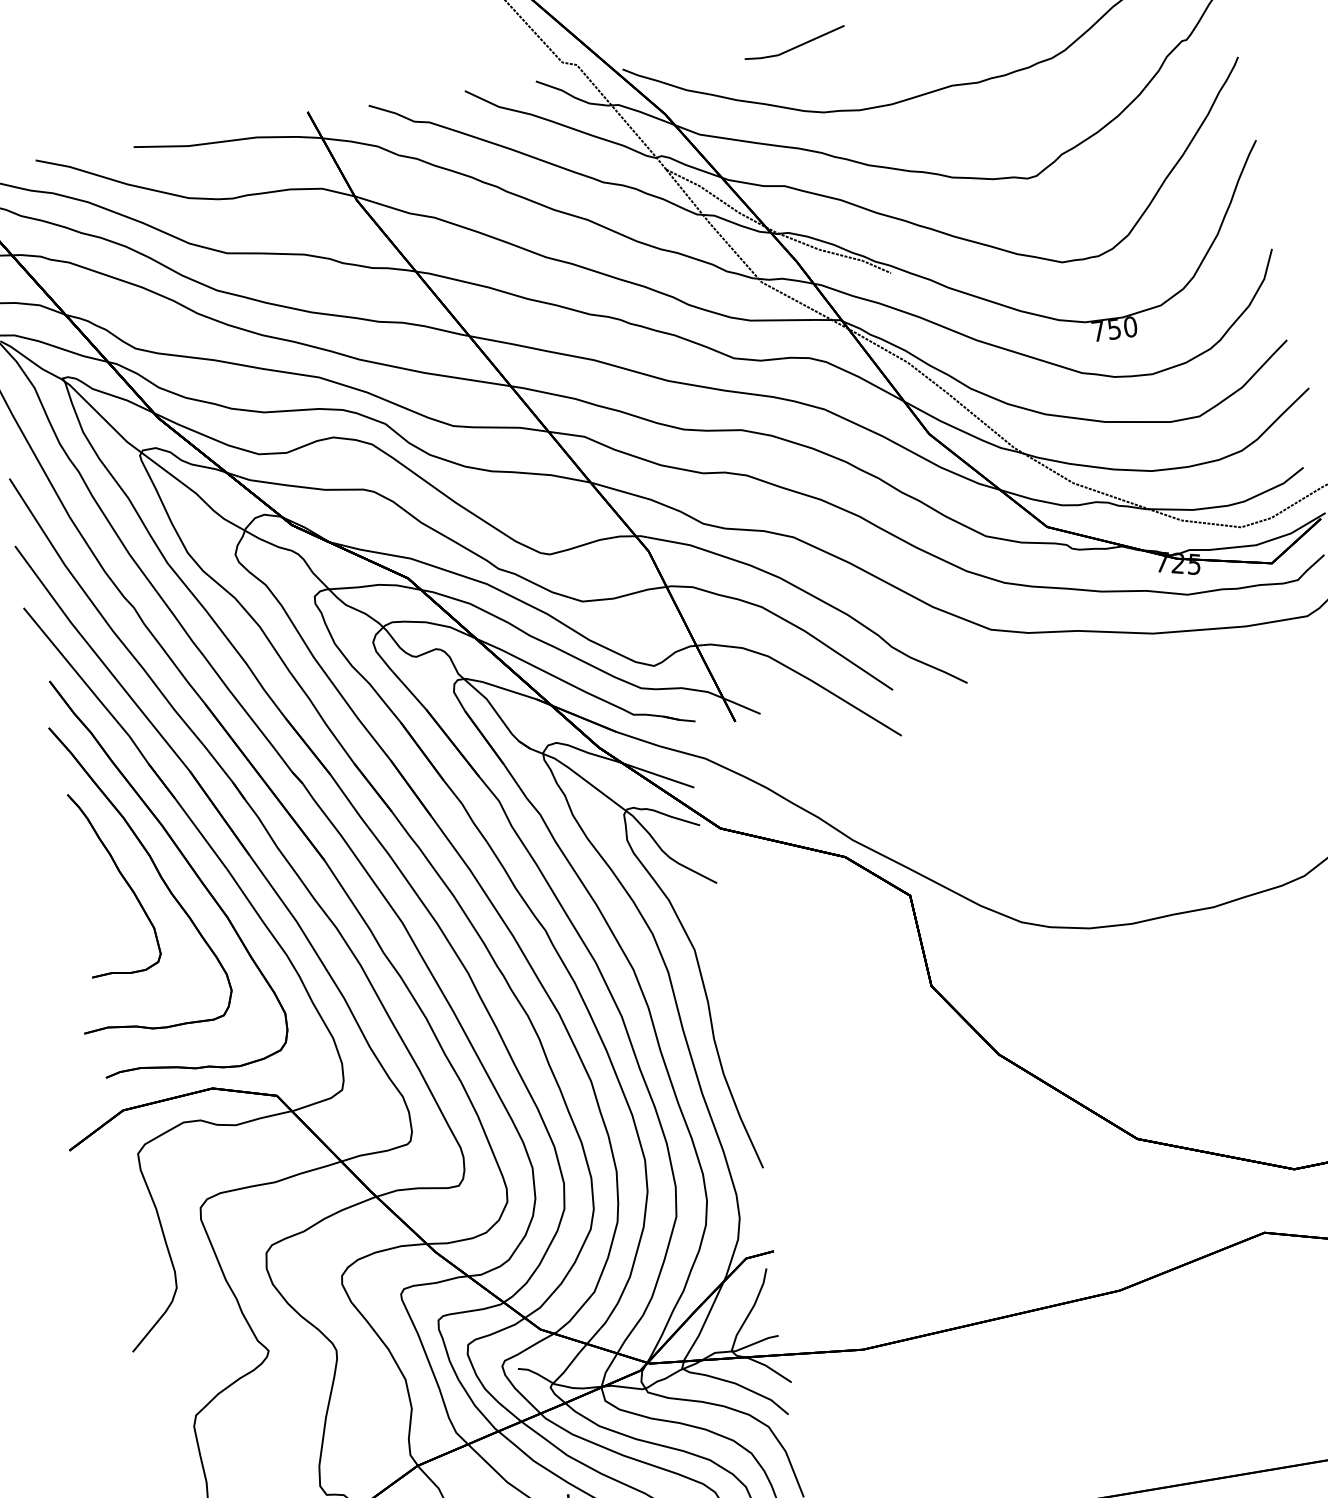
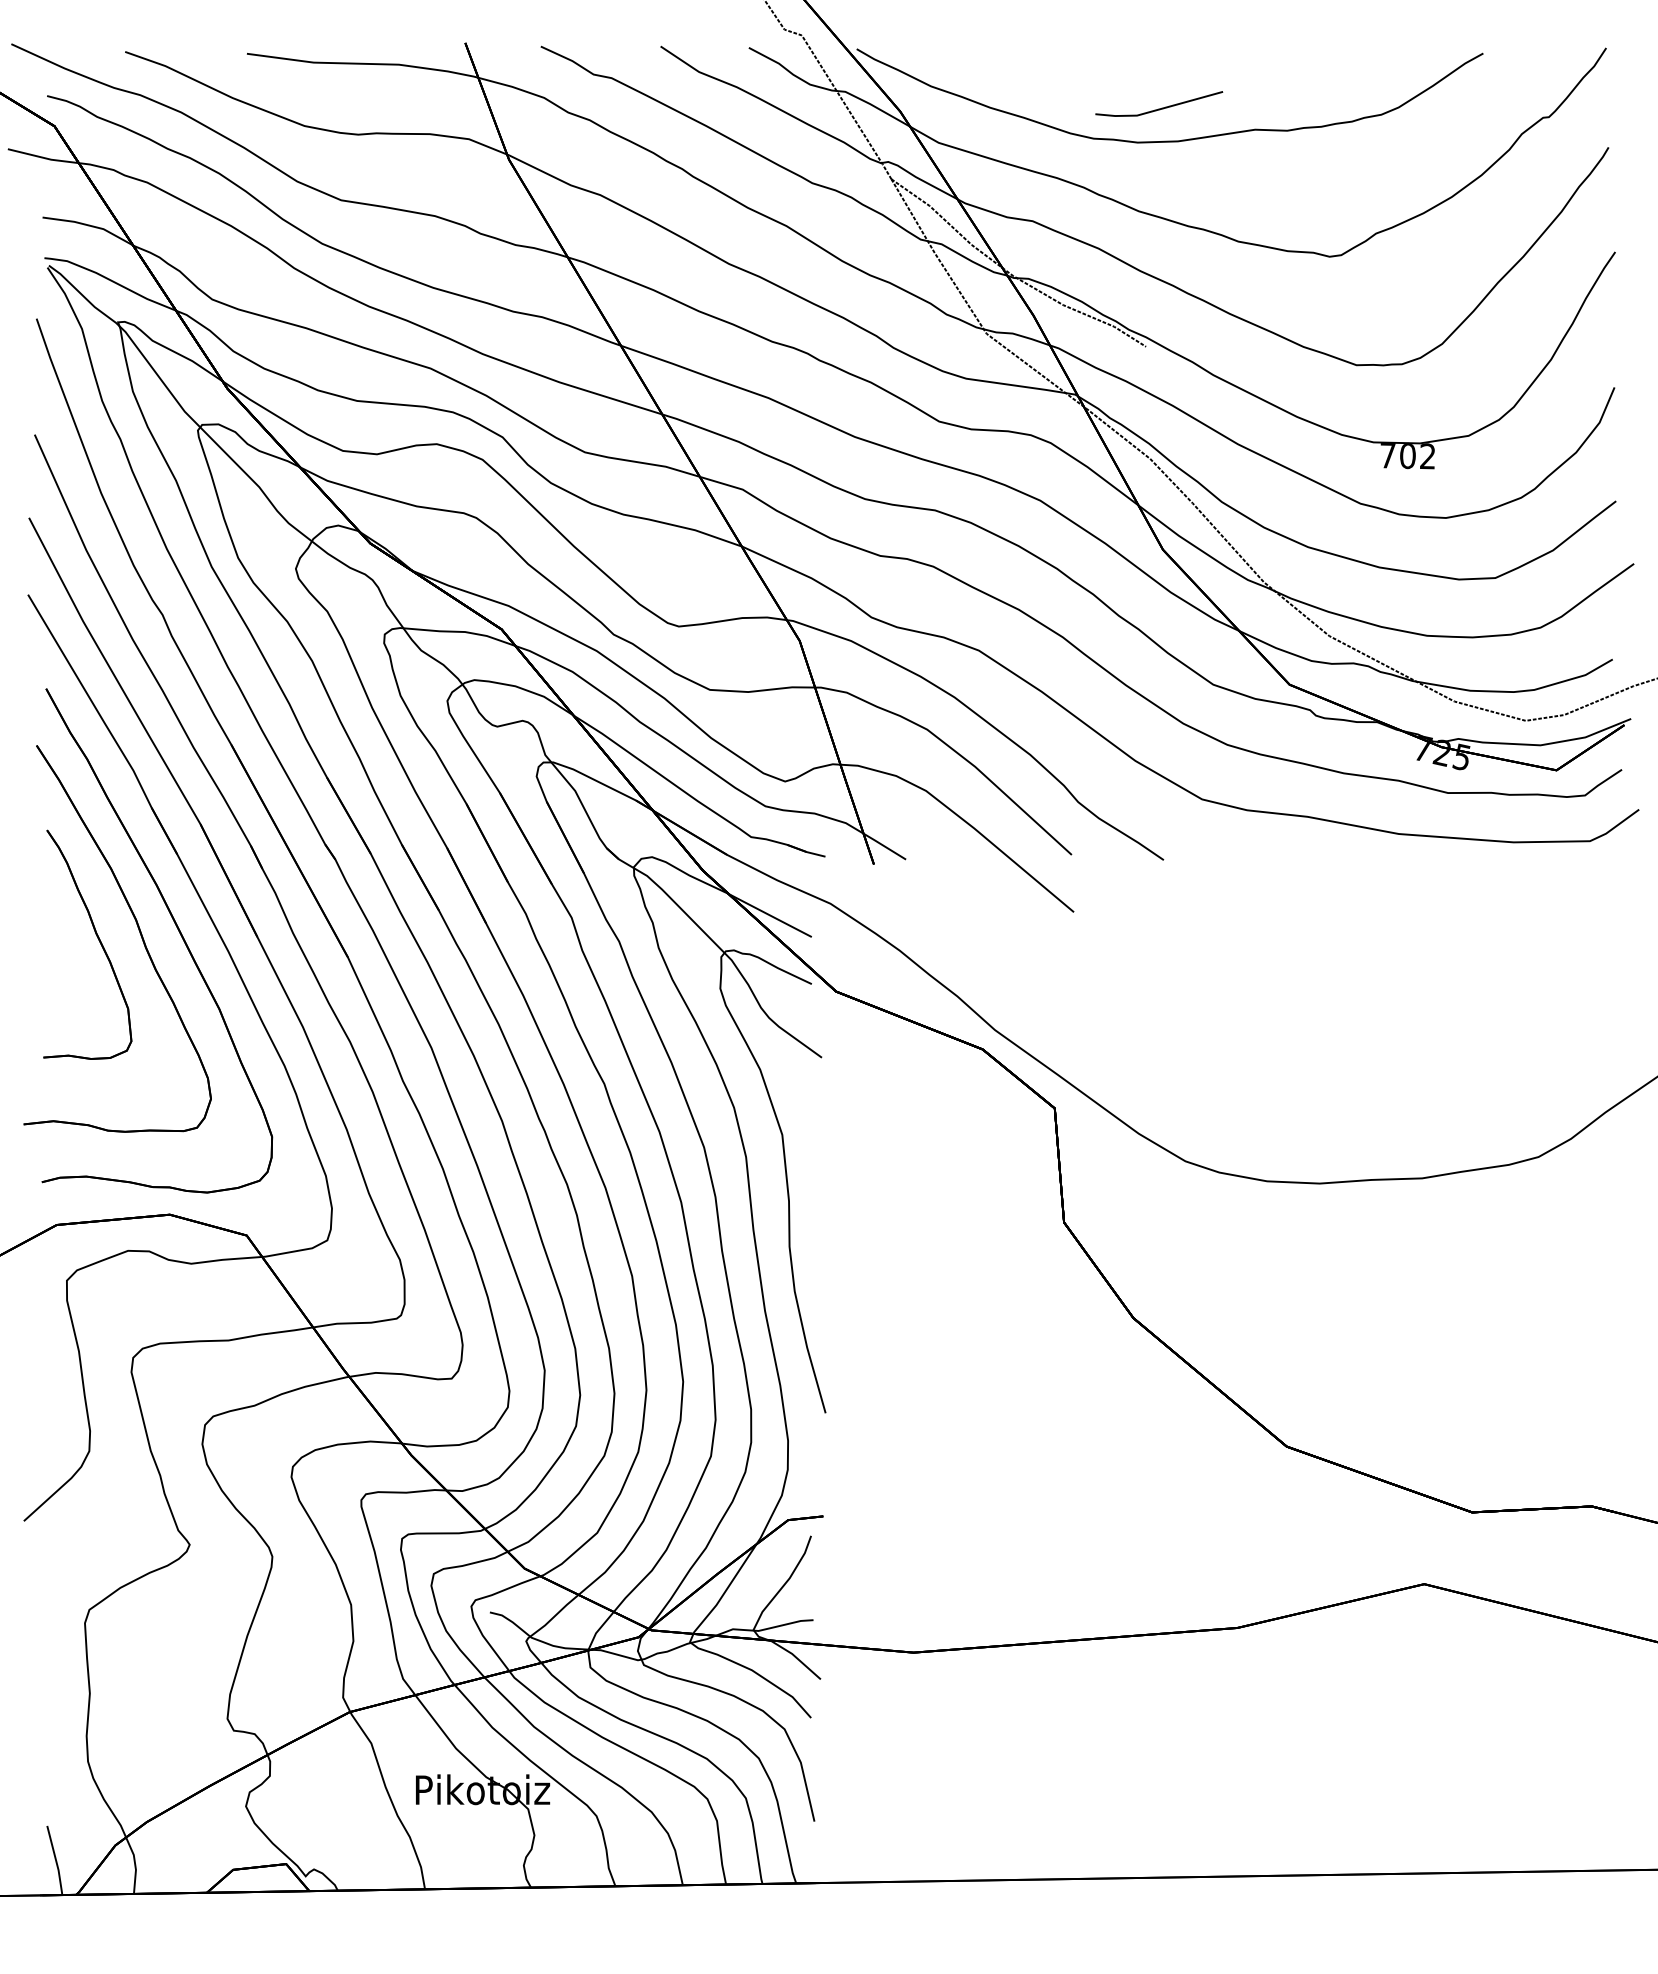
line: (797, 45) -> (1161, 107), moved
text: (1122, 328) -> (1417, 456), 750 -> 702

